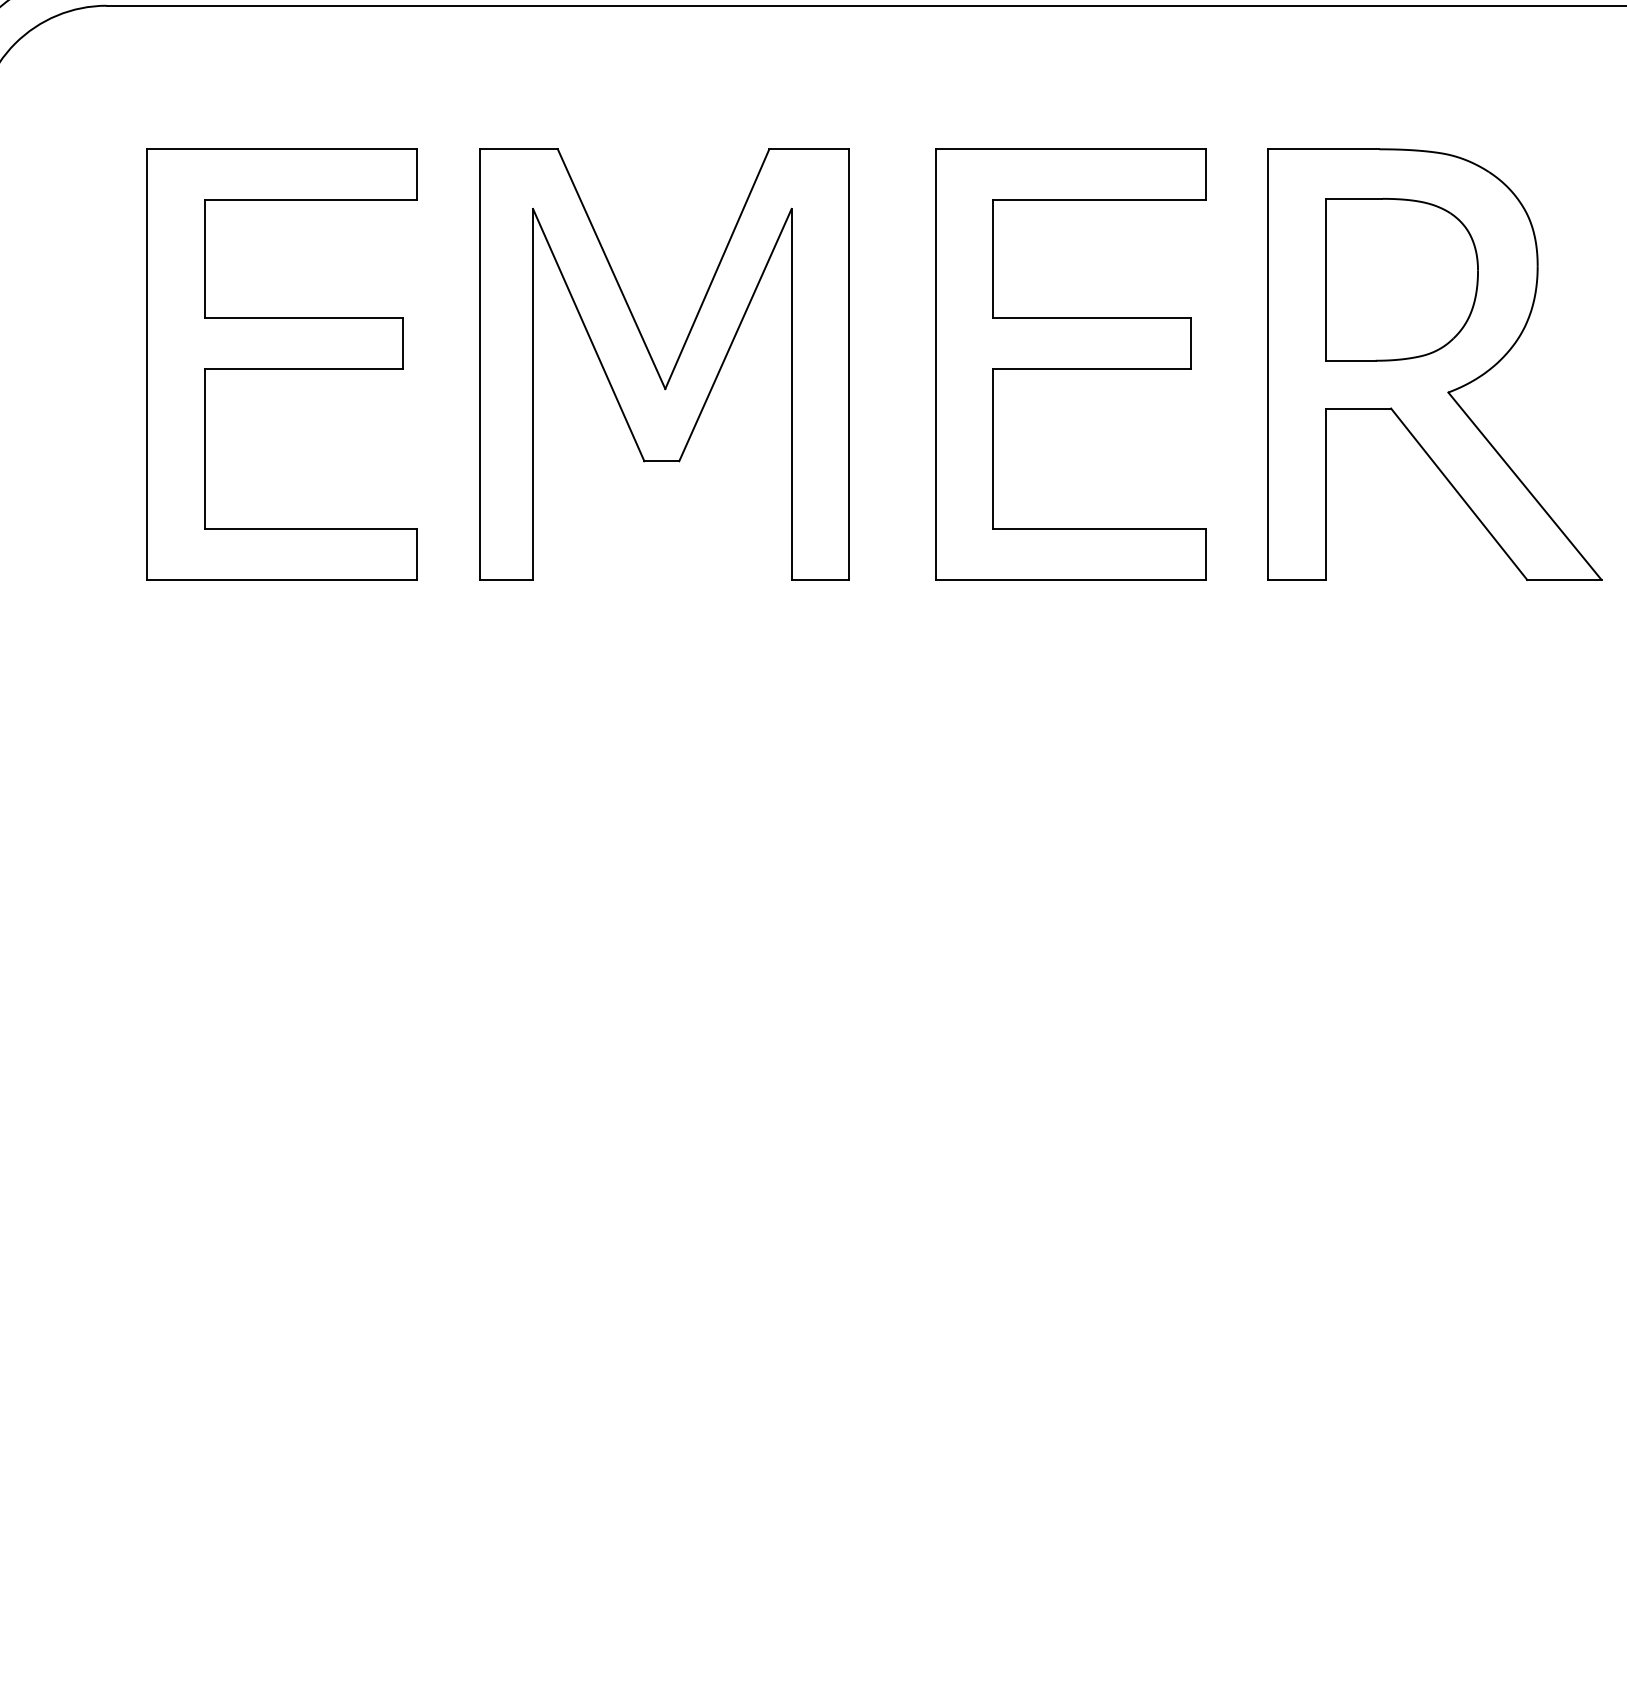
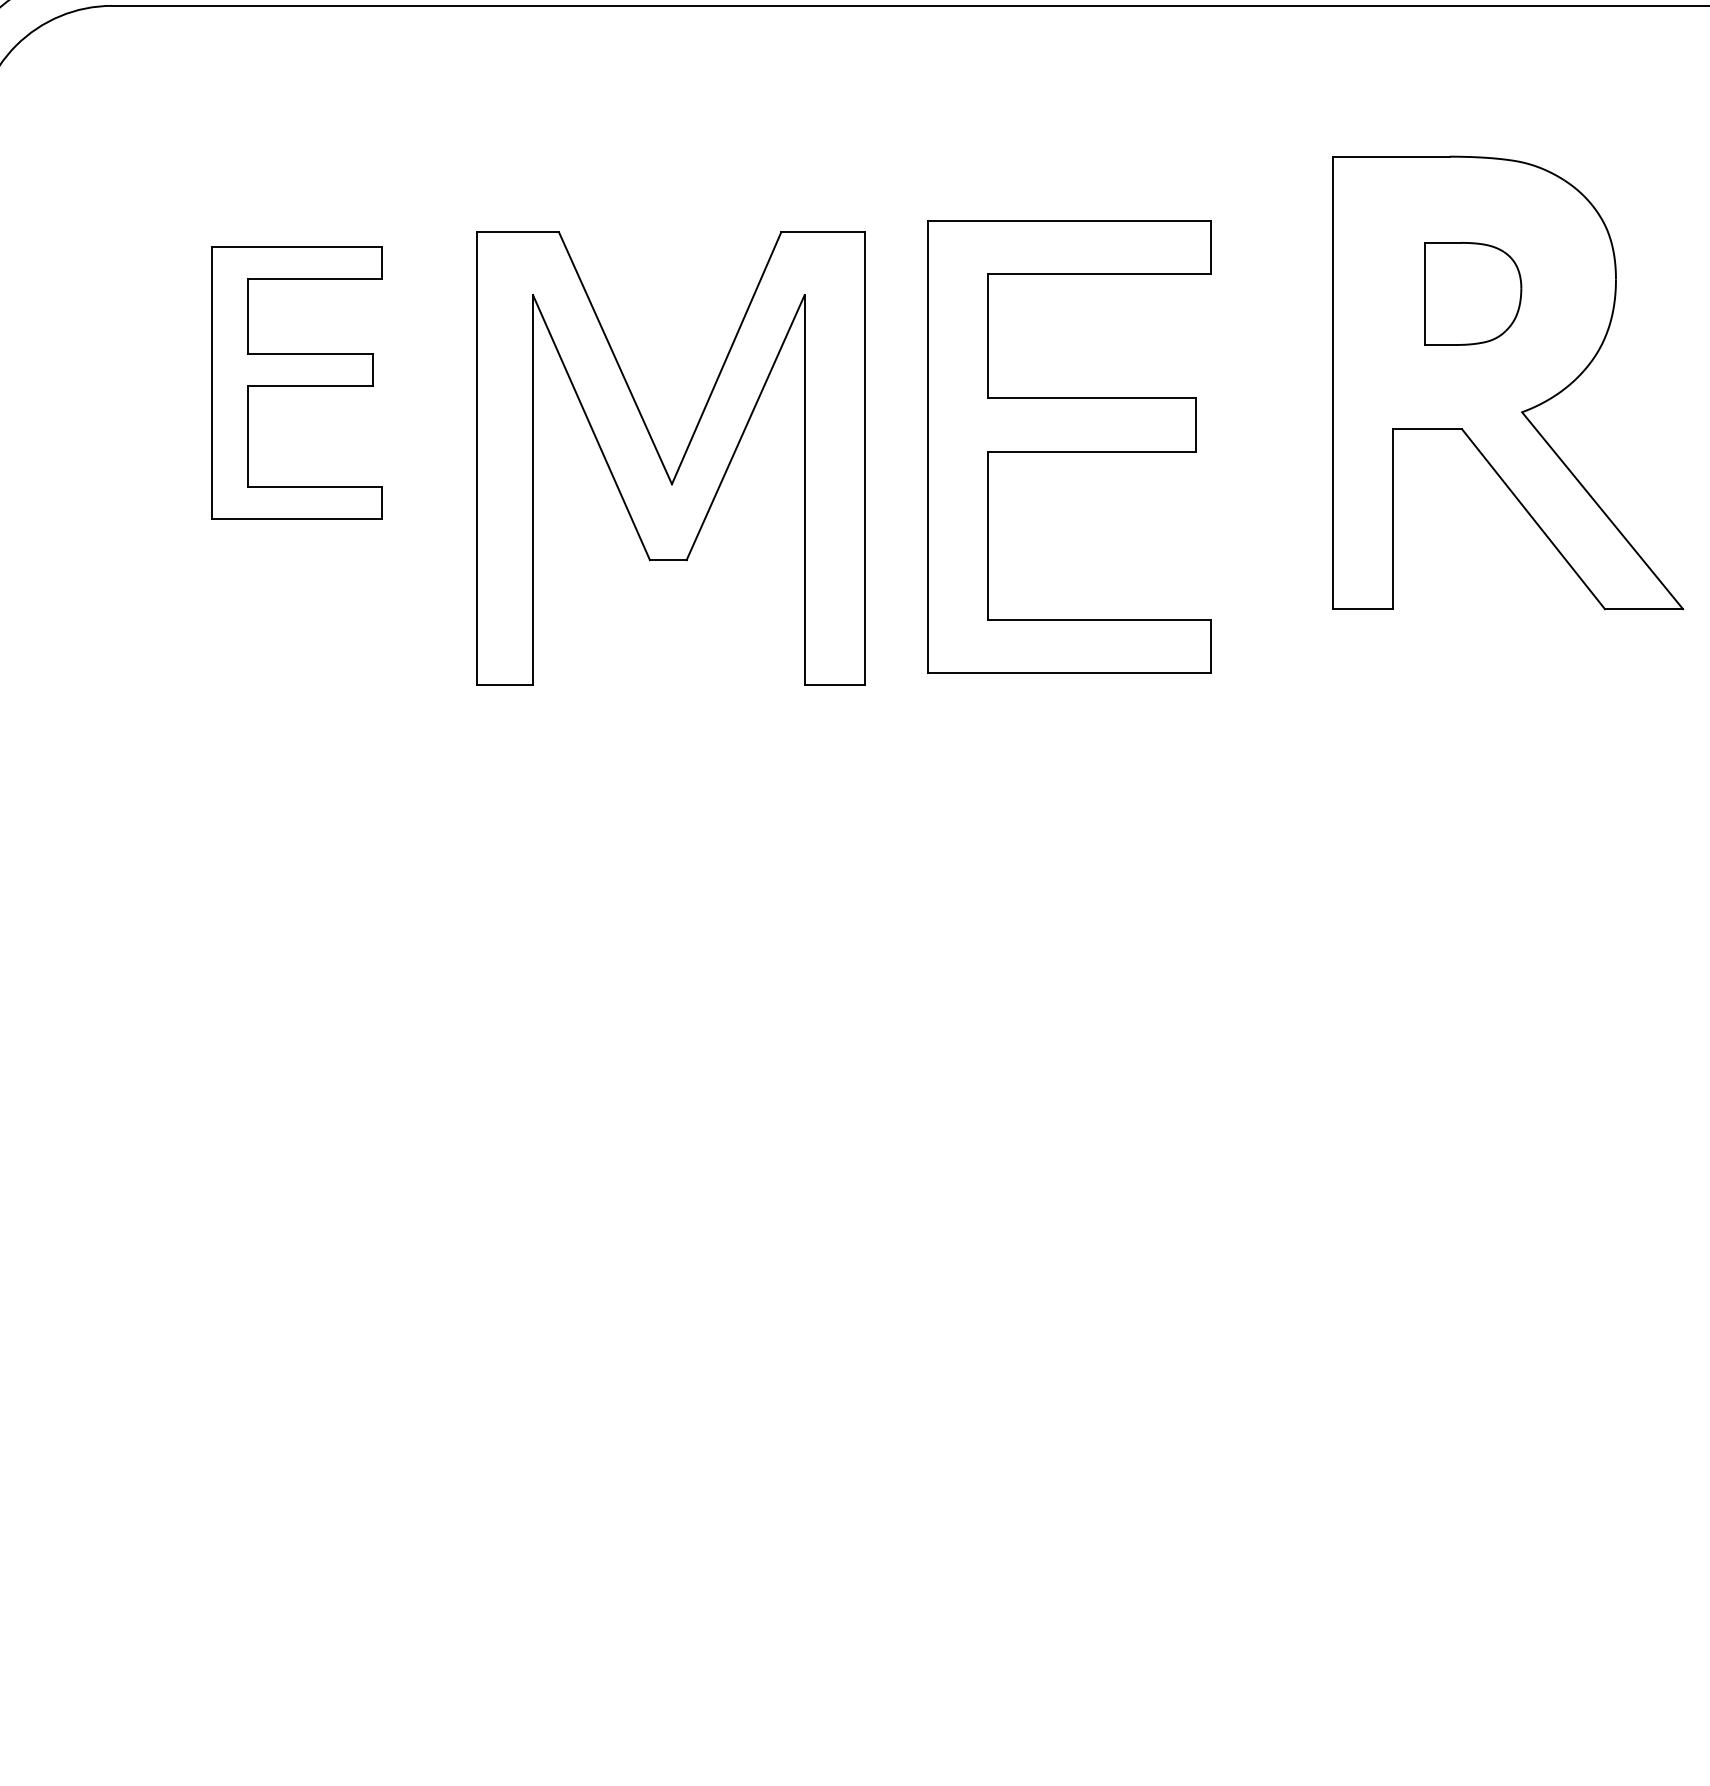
part: (1401, 279) -> (1472, 293), size x0.6
part: (281, 364) -> (295, 382), size x0.6
part: (1070, 364) -> (1069, 446), moved
part: (657, 368) -> (663, 462), moved

